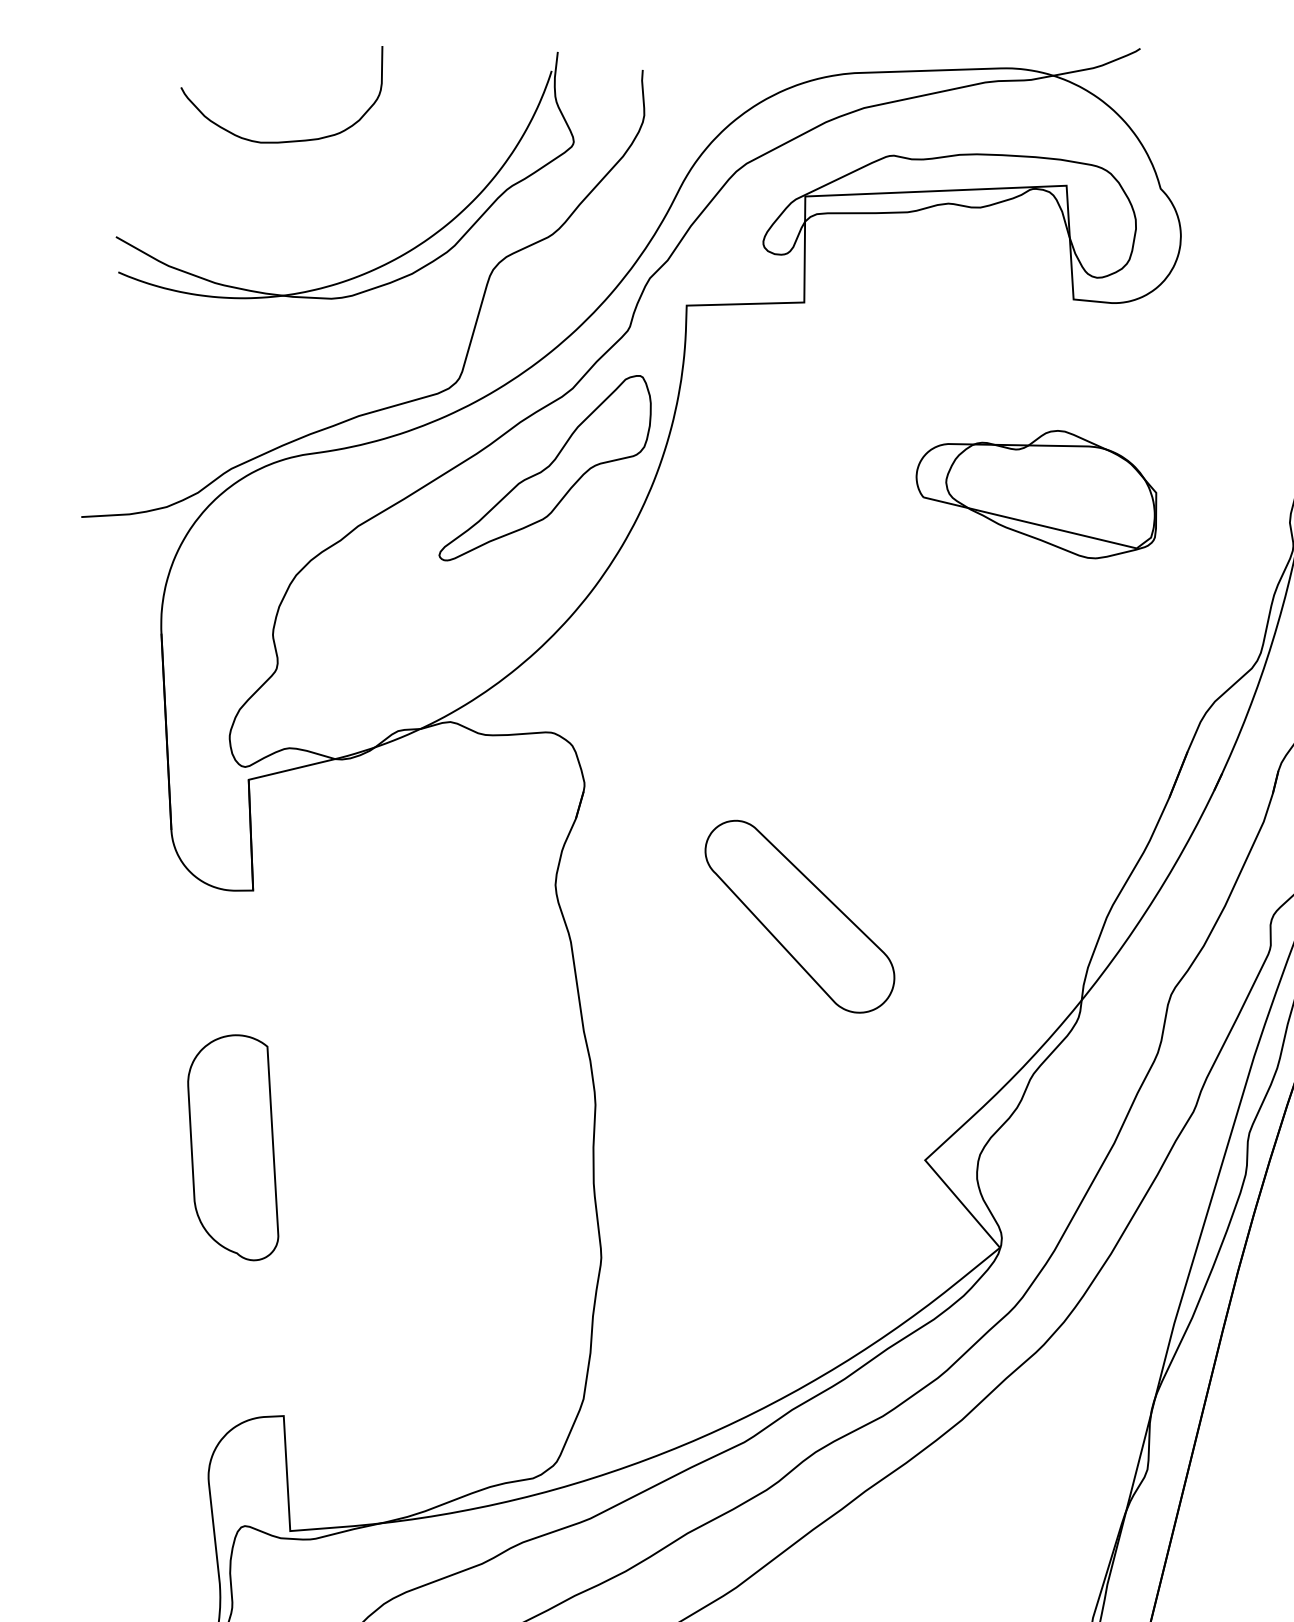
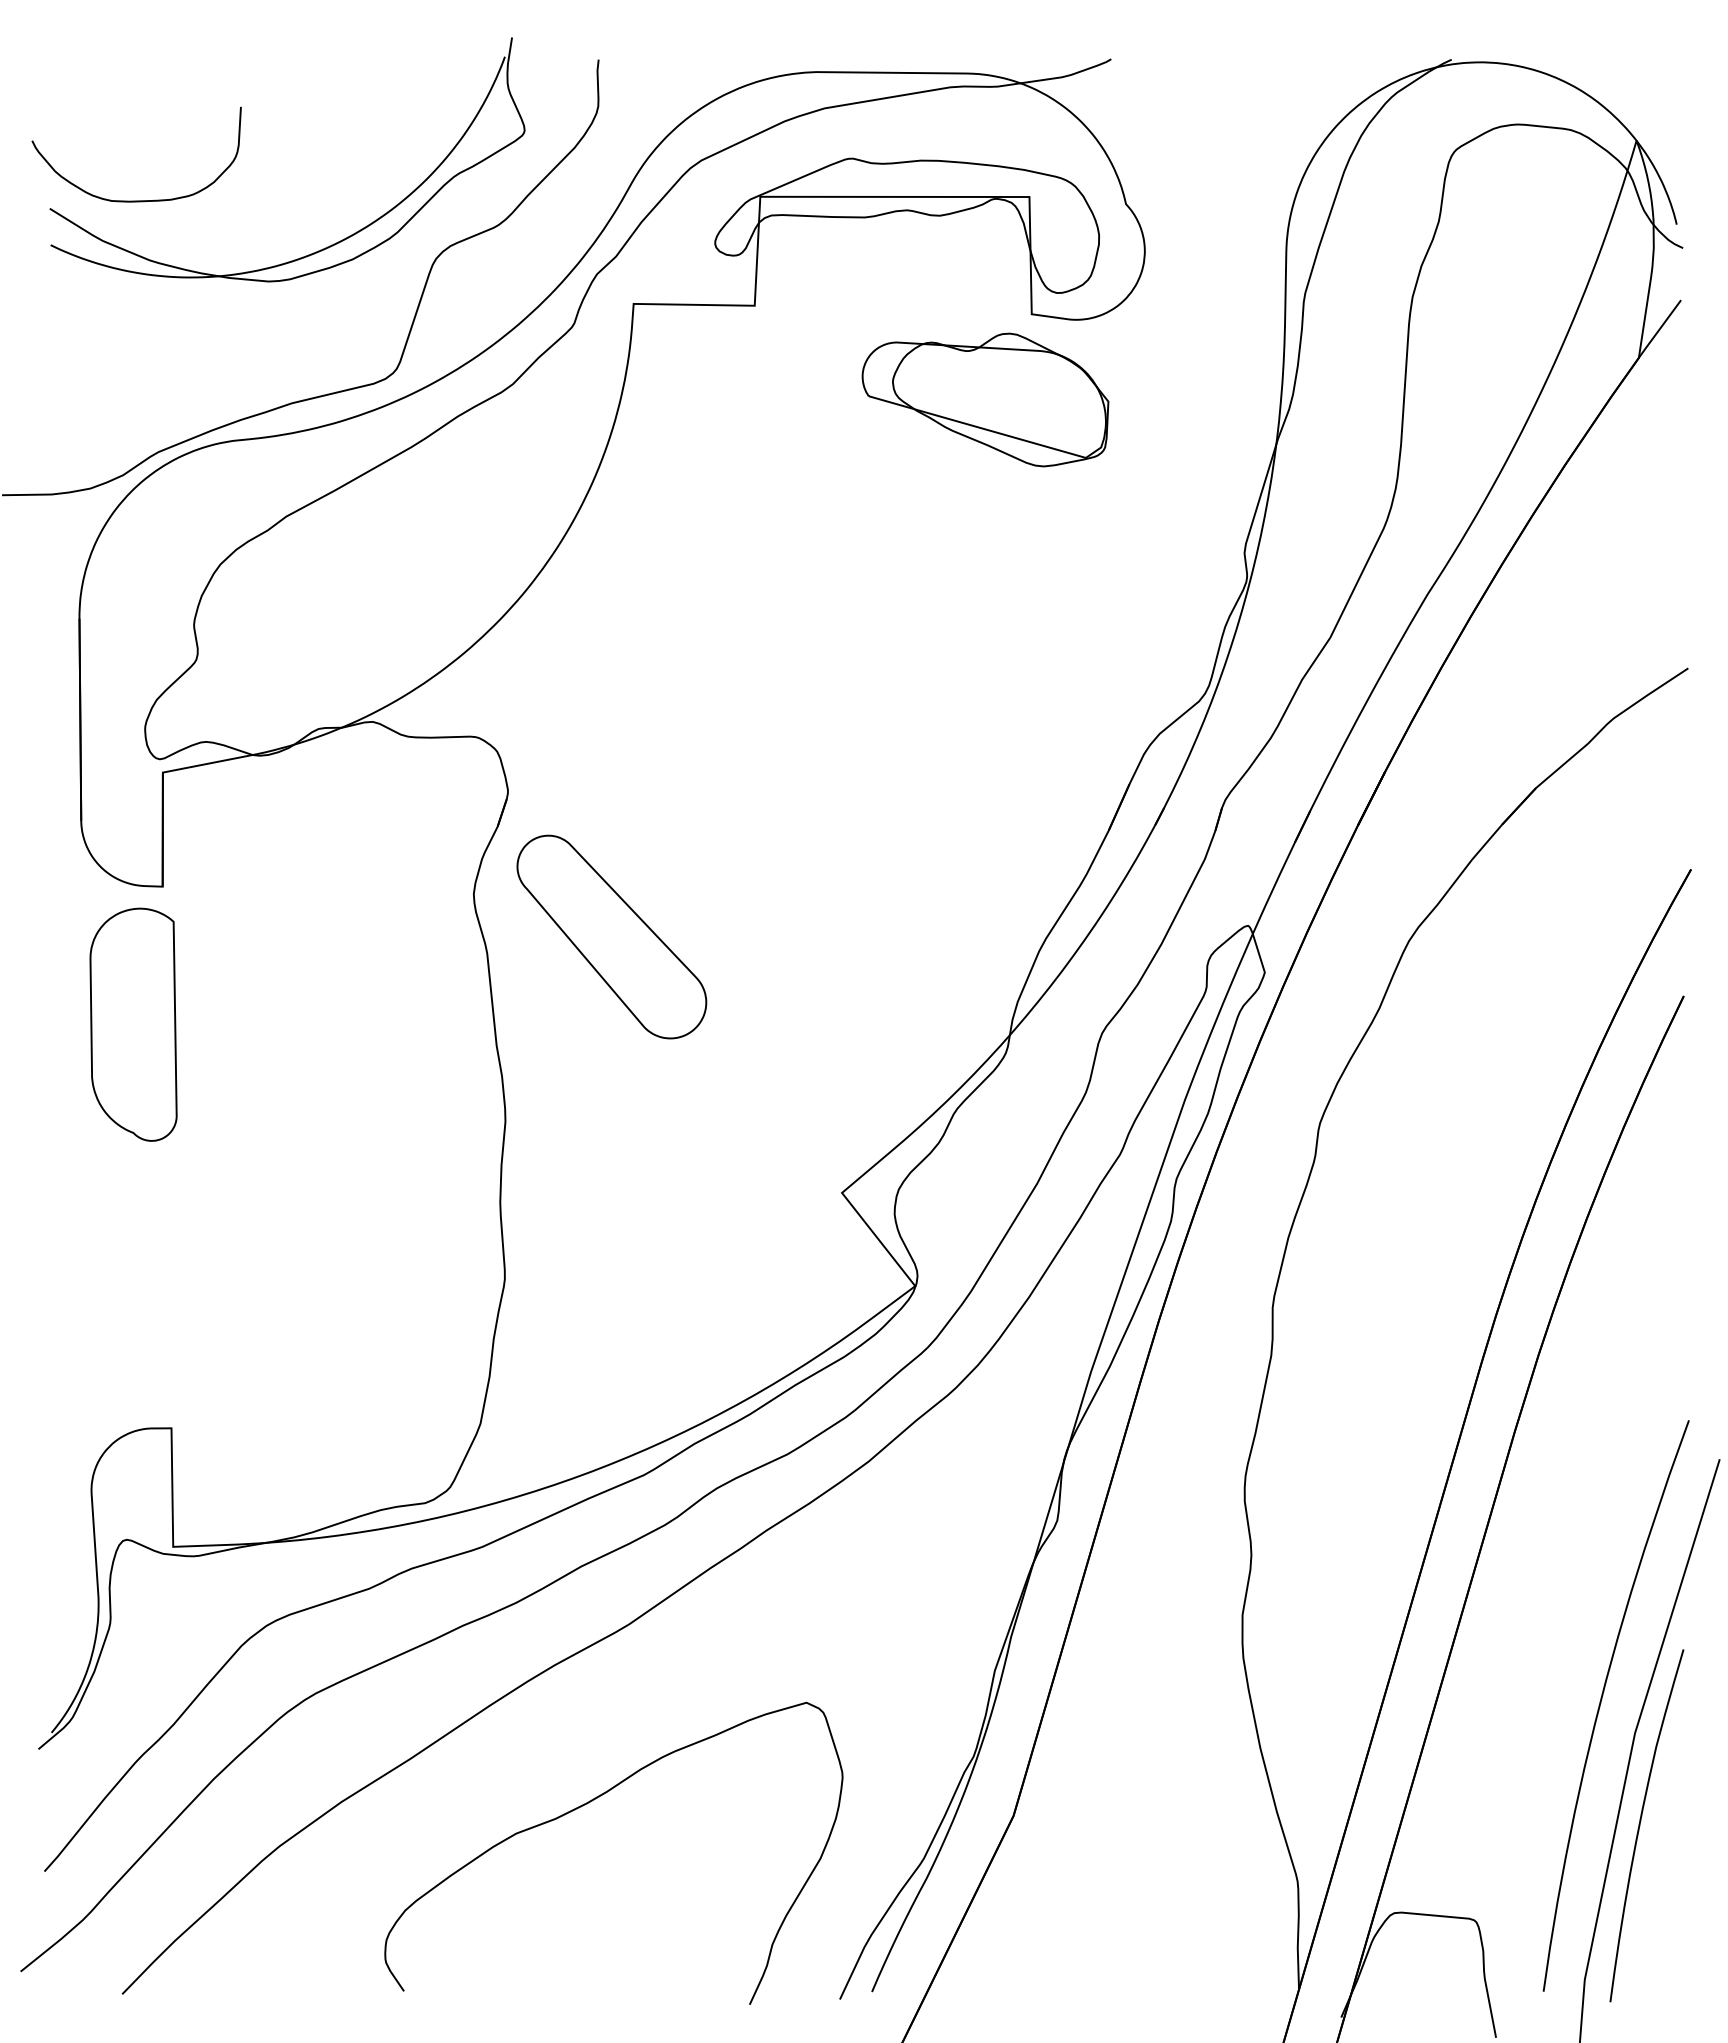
curve: (284, 141) -> (136, 200), moved
part: (544, 467) -> (480, 464), removed
part: (1036, 495) -> (985, 399), moved
part: (799, 916) -> (611, 936), moved
part: (232, 1148) -> (133, 1024), moved

